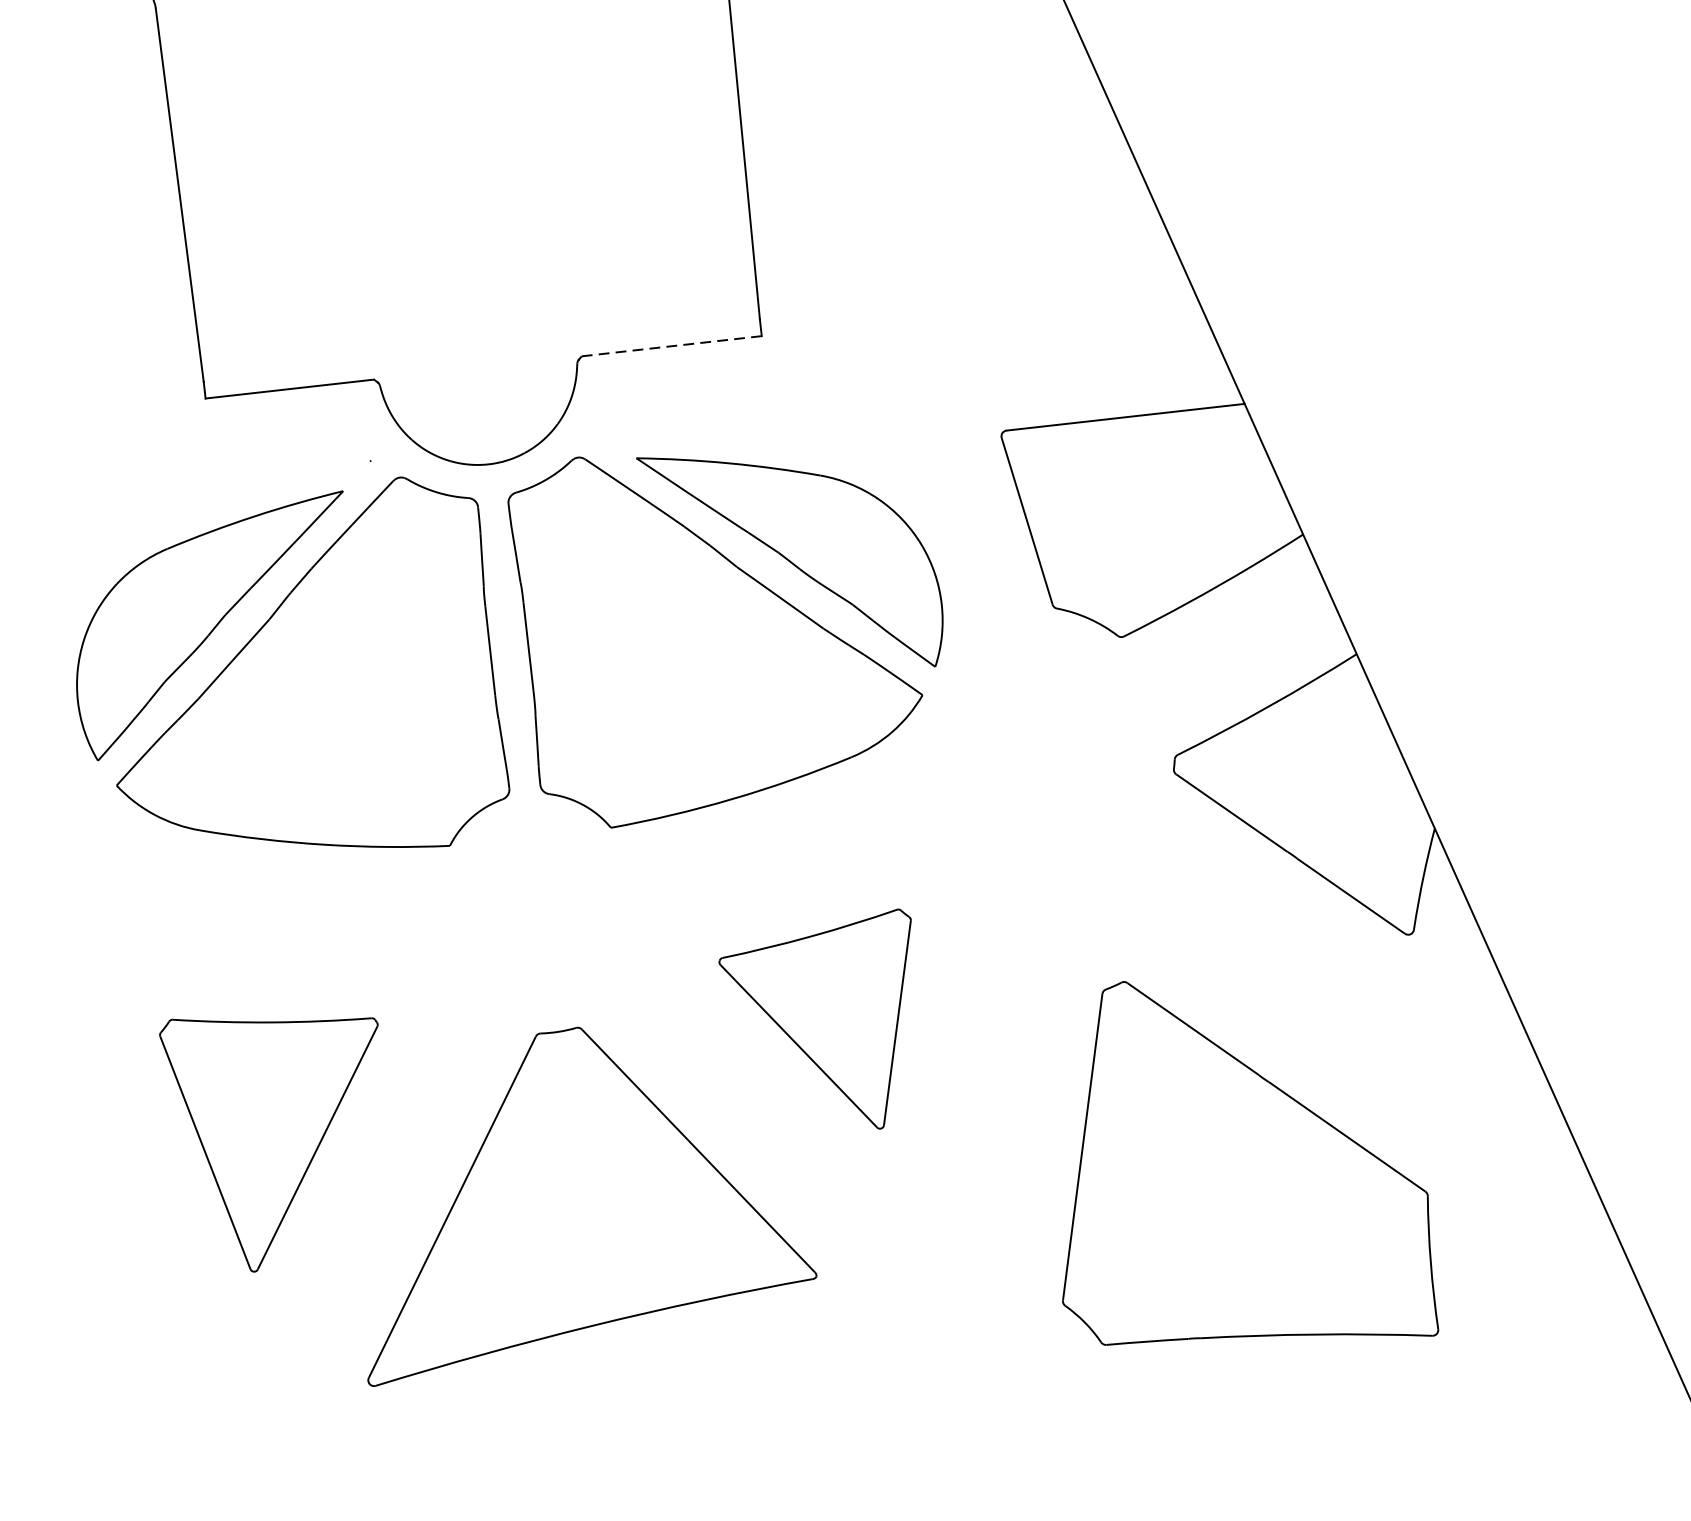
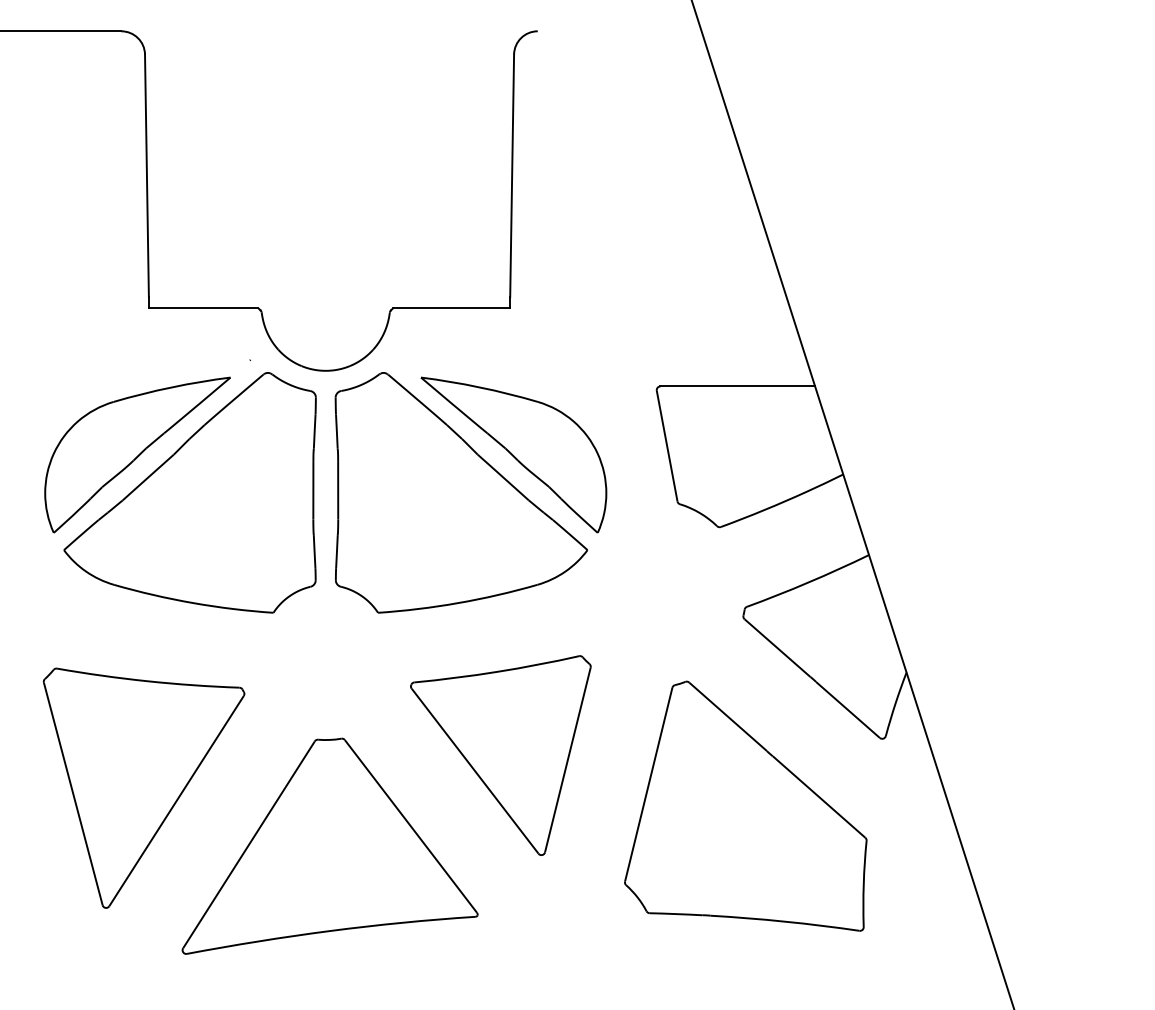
line: (672, 346) -> (452, 308), dashed -> solid
part: (824, 1026) -> (500, 755), size x1.43
part: (280, 1137) -> (143, 787), size x1.43
part: (1235, 1162) -> (745, 805), moved

